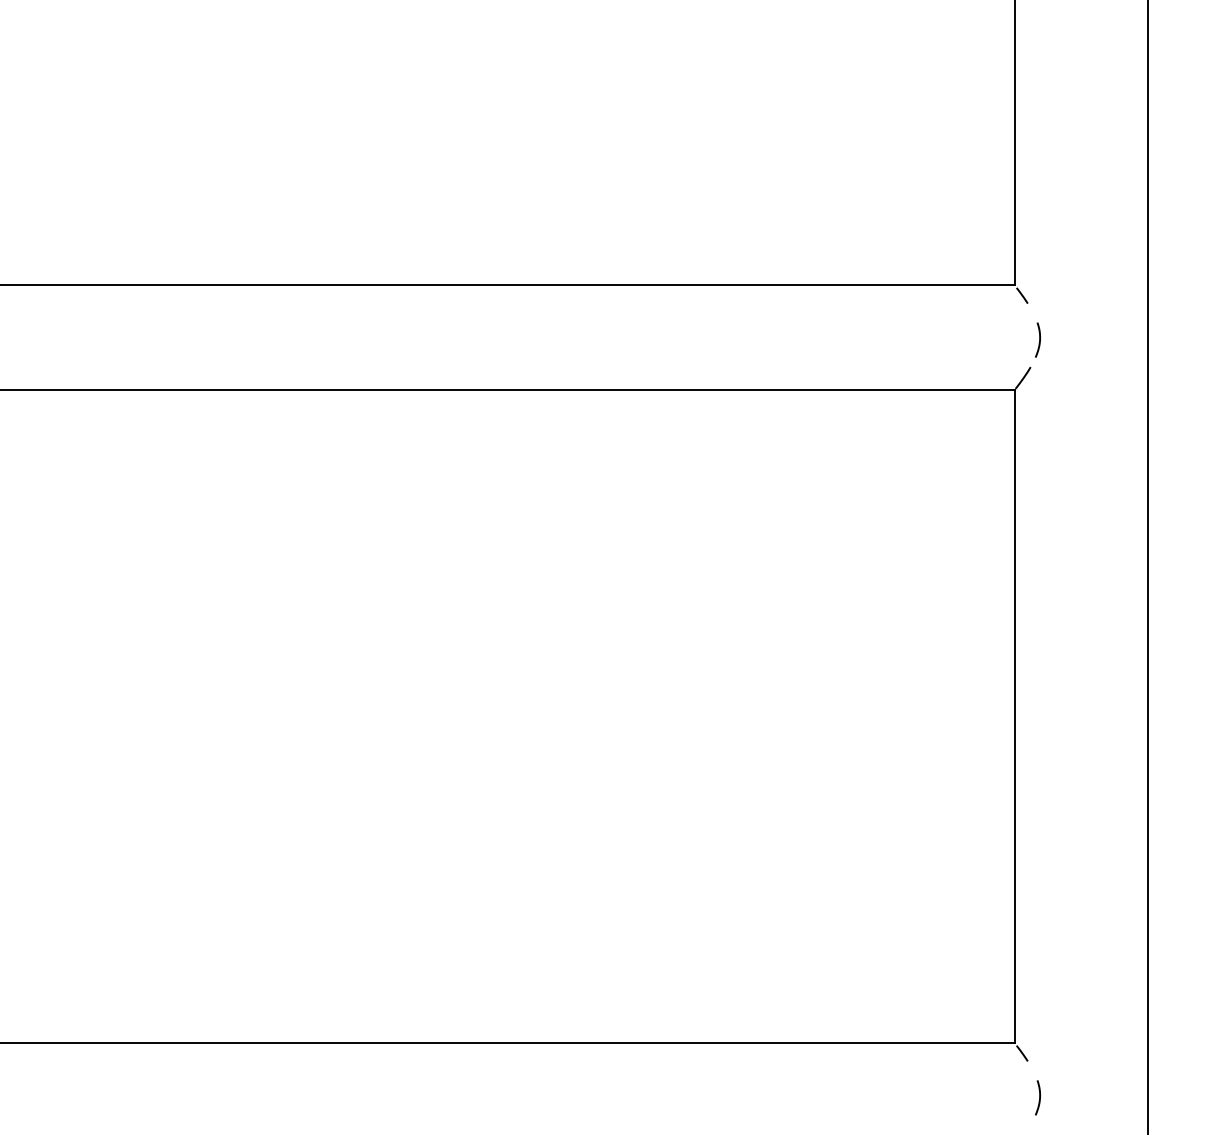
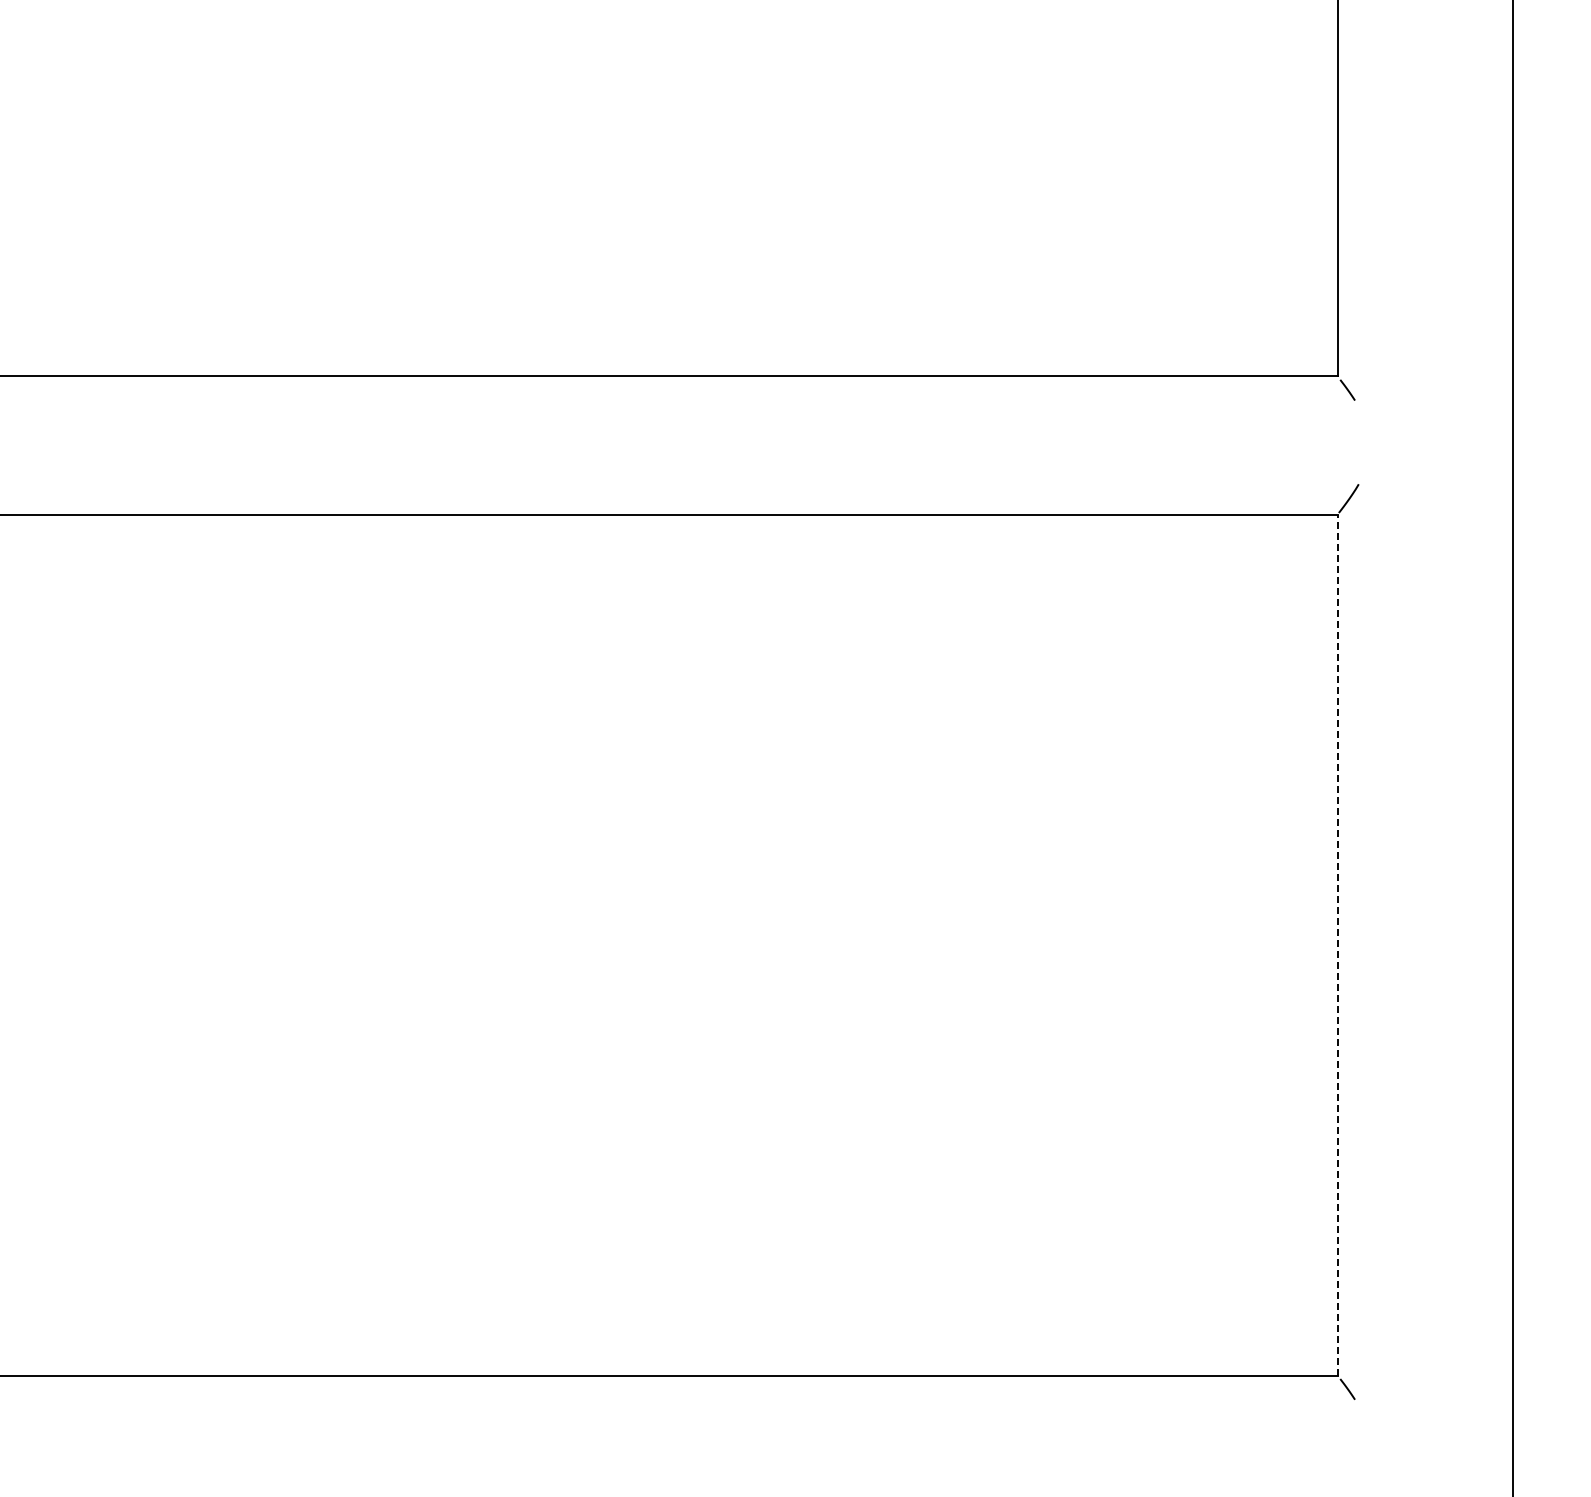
curve: (1039, 339) -> (1370, 448), removed
line: (1014, 716) -> (1337, 945), solid -> dashed
curve: (1039, 1097) -> (1370, 1447), removed

